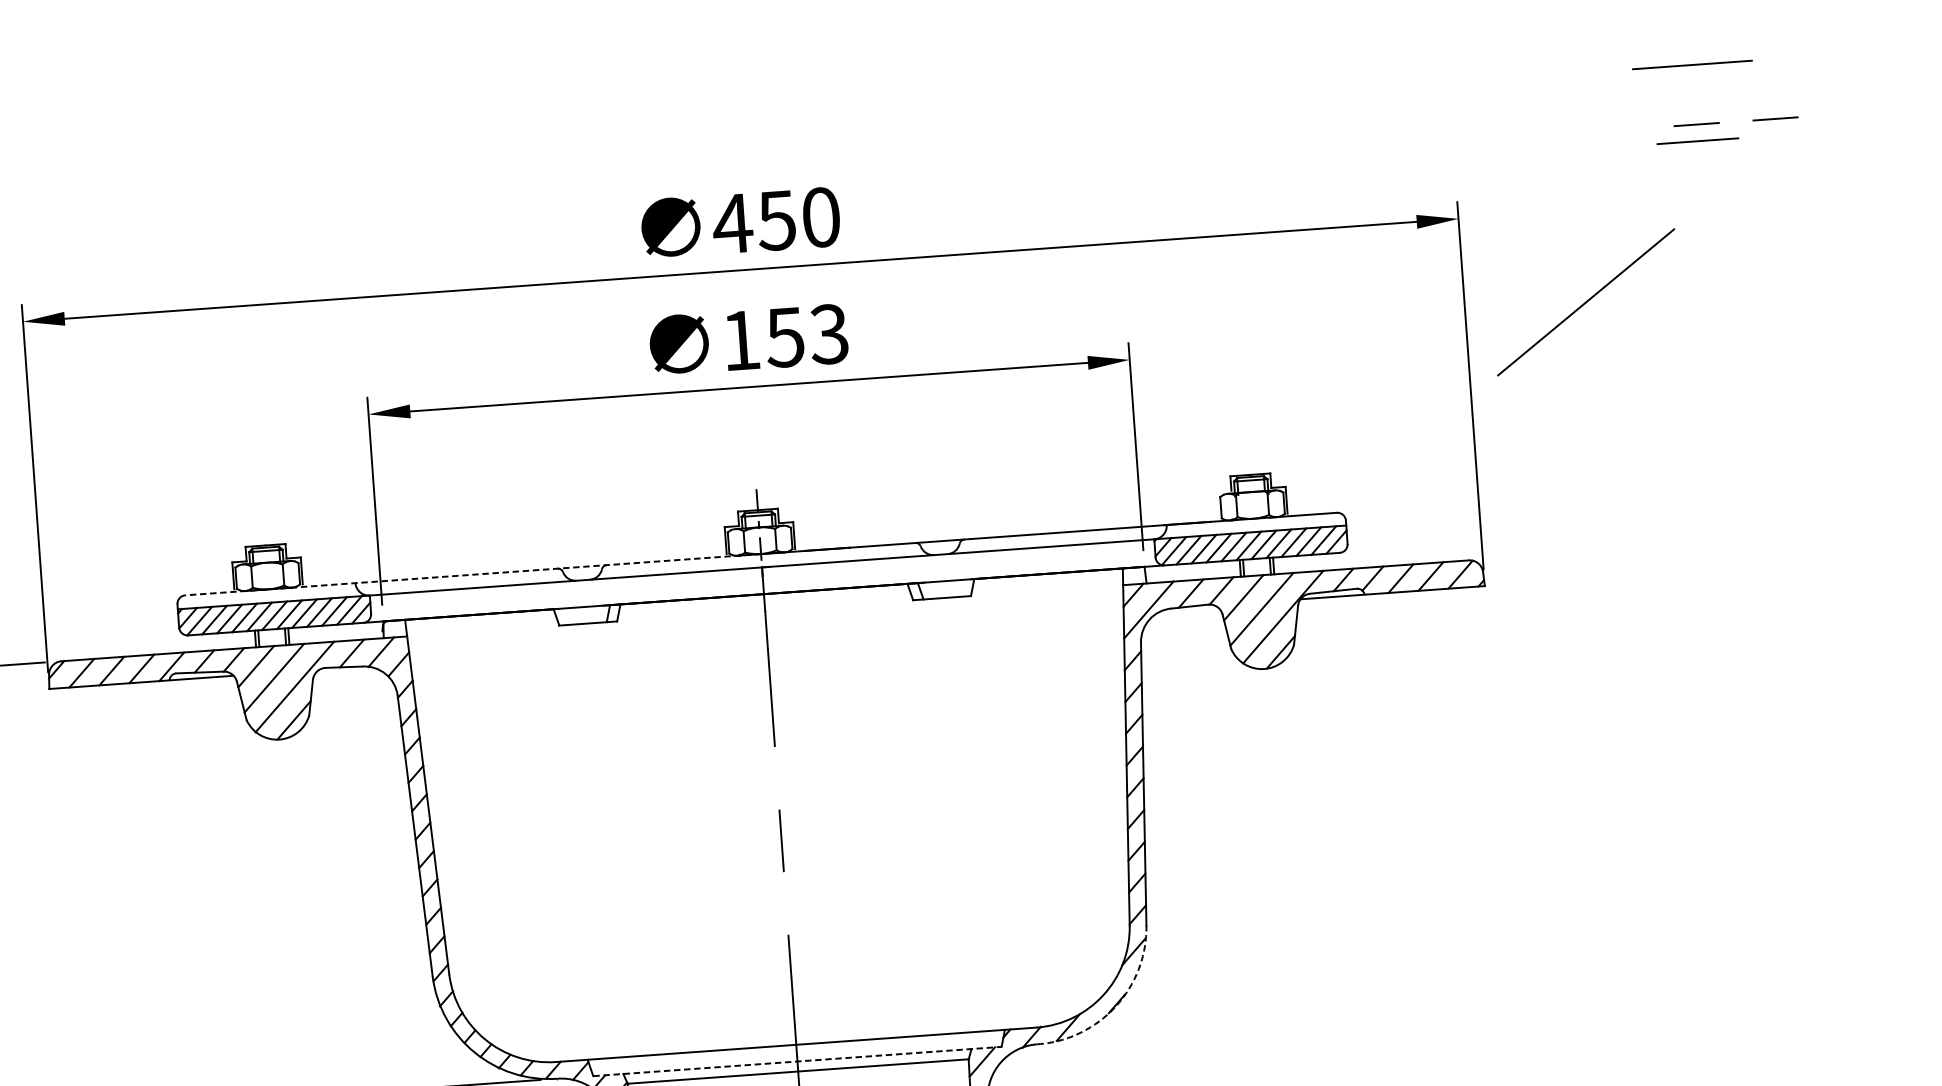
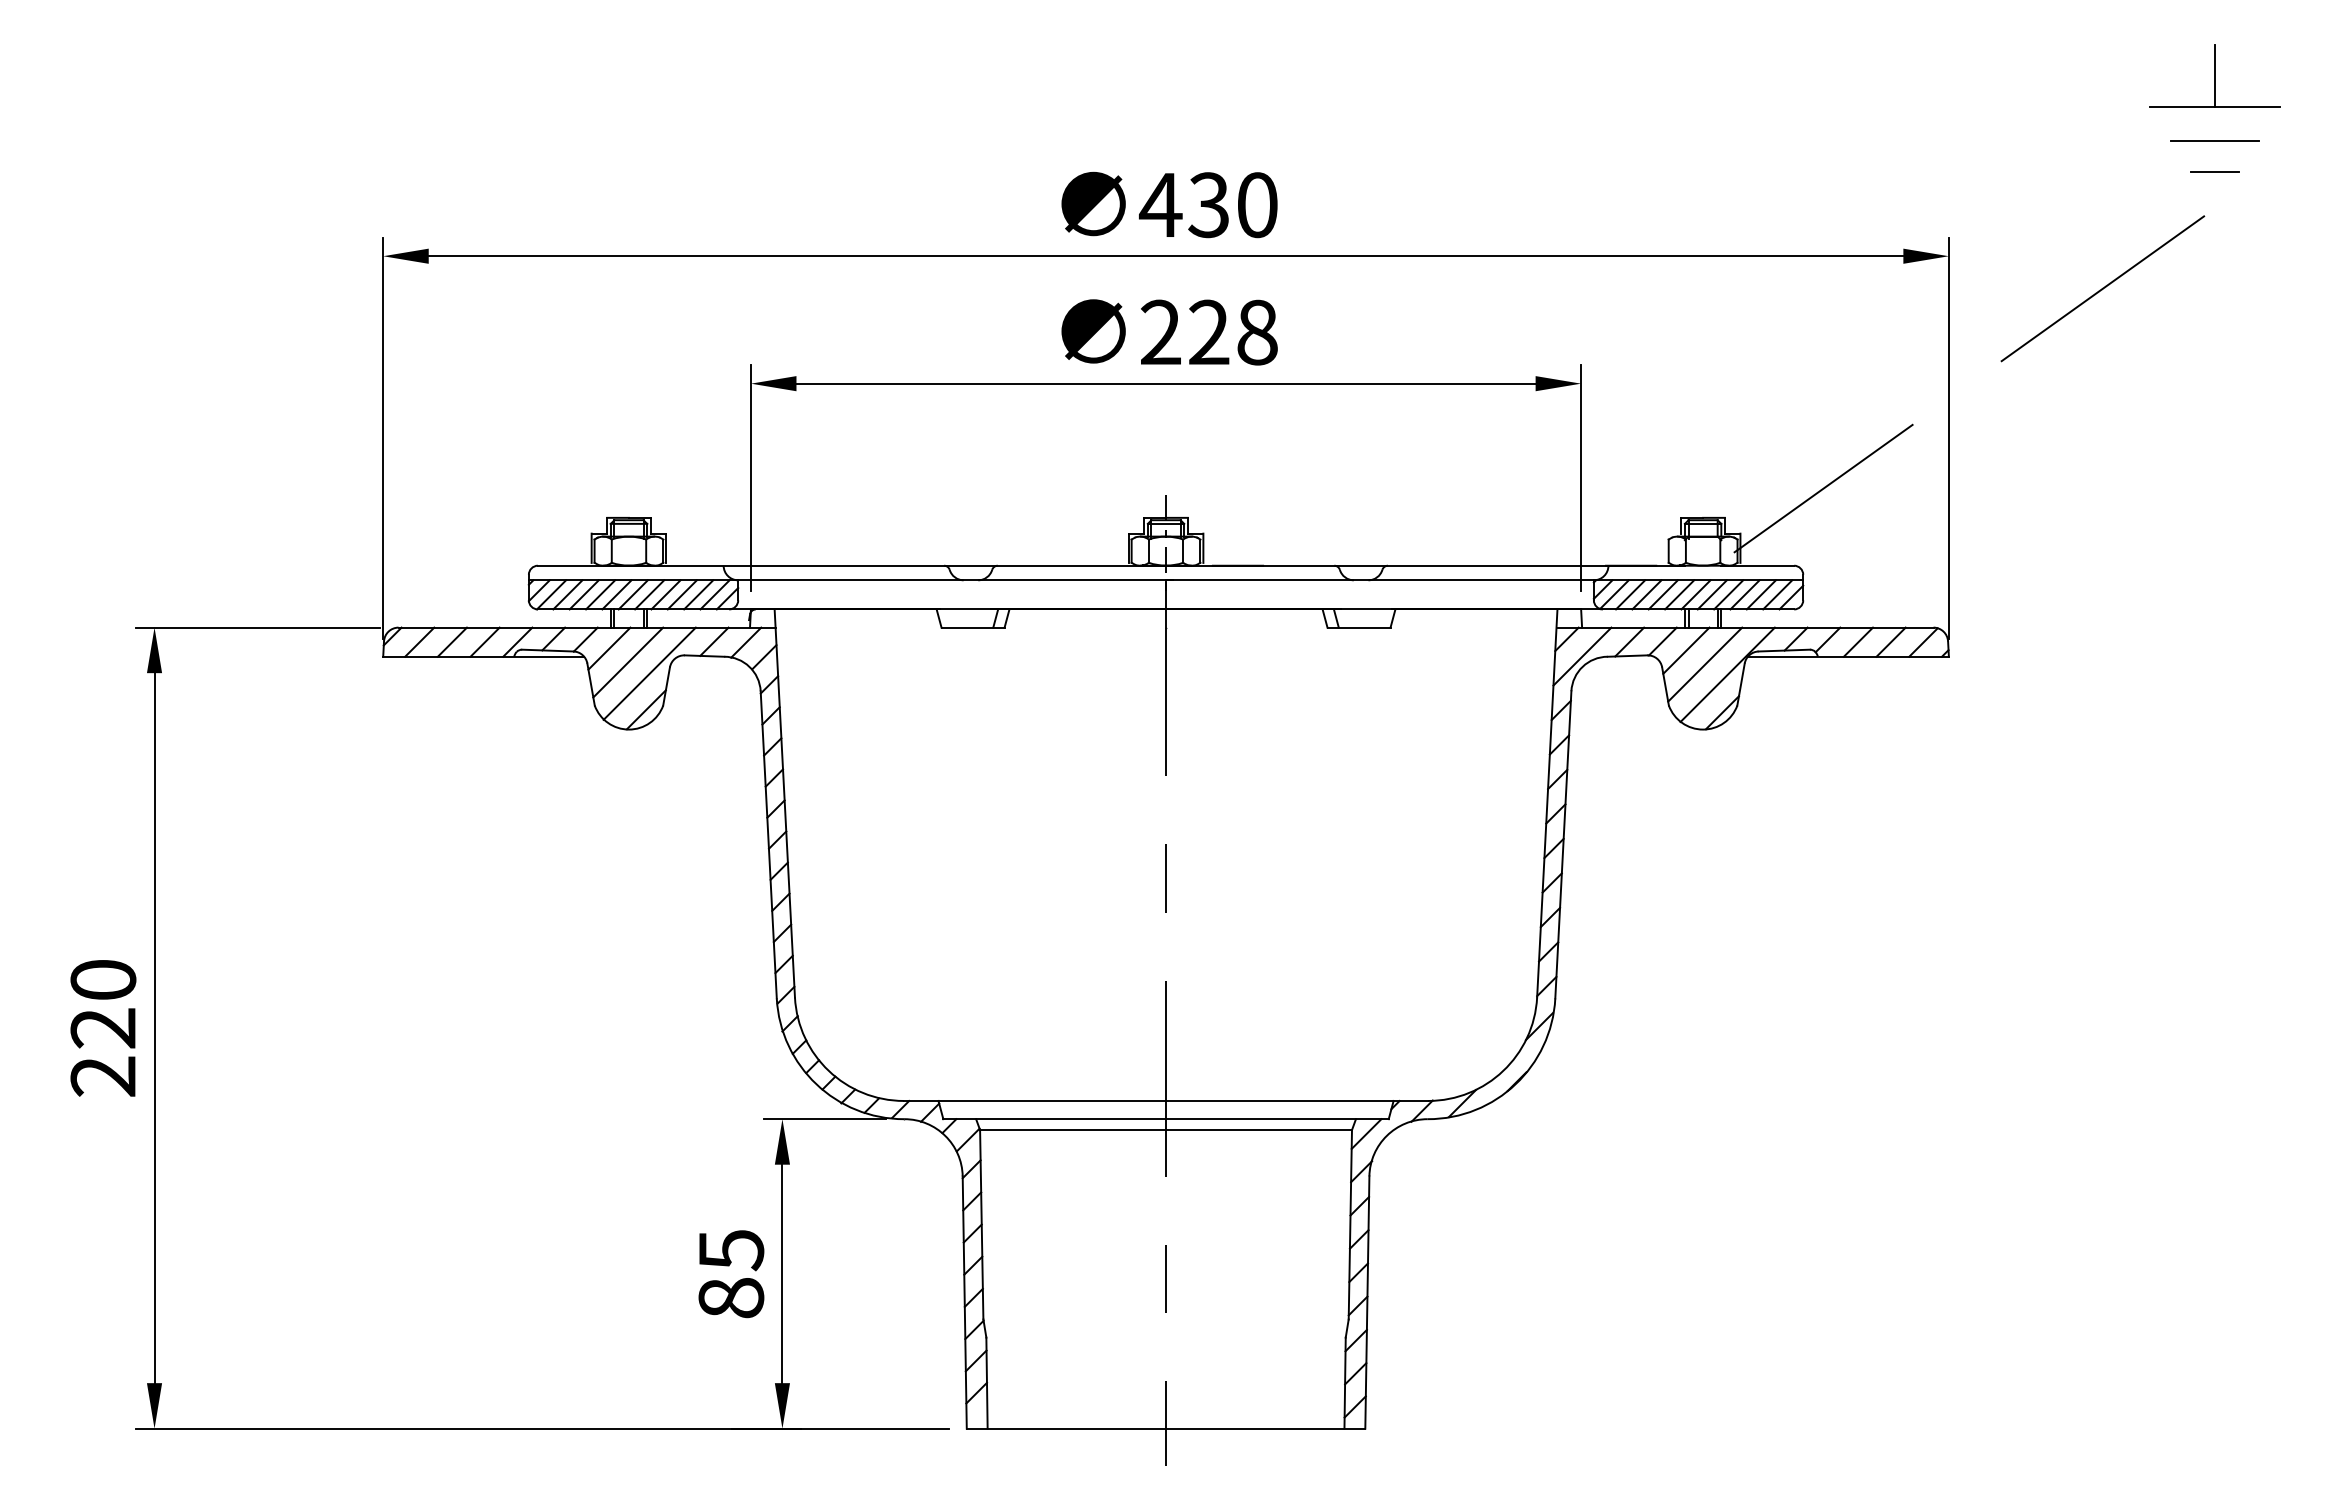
line: (1690, 36) -> (2214, 76), added
line: (1775, 118) -> (2300, 171), removed
line: (1697, 141) -> (2214, 140), moved
text: (776, 220) -> (1208, 204), 450 -> 430
line: (1585, 302) -> (2102, 288), moved
text: (785, 337) -> (1209, 332), 153 -> 228
line: (1358, 440) -> (1823, 488), added
line: (472, 574) -> (851, 565), dashed -> solid
arc: (1115, 1006) -> (1515, 1084), dashed -> solid
line: (797, 1061) -> (1166, 1119), dashed -> solid

